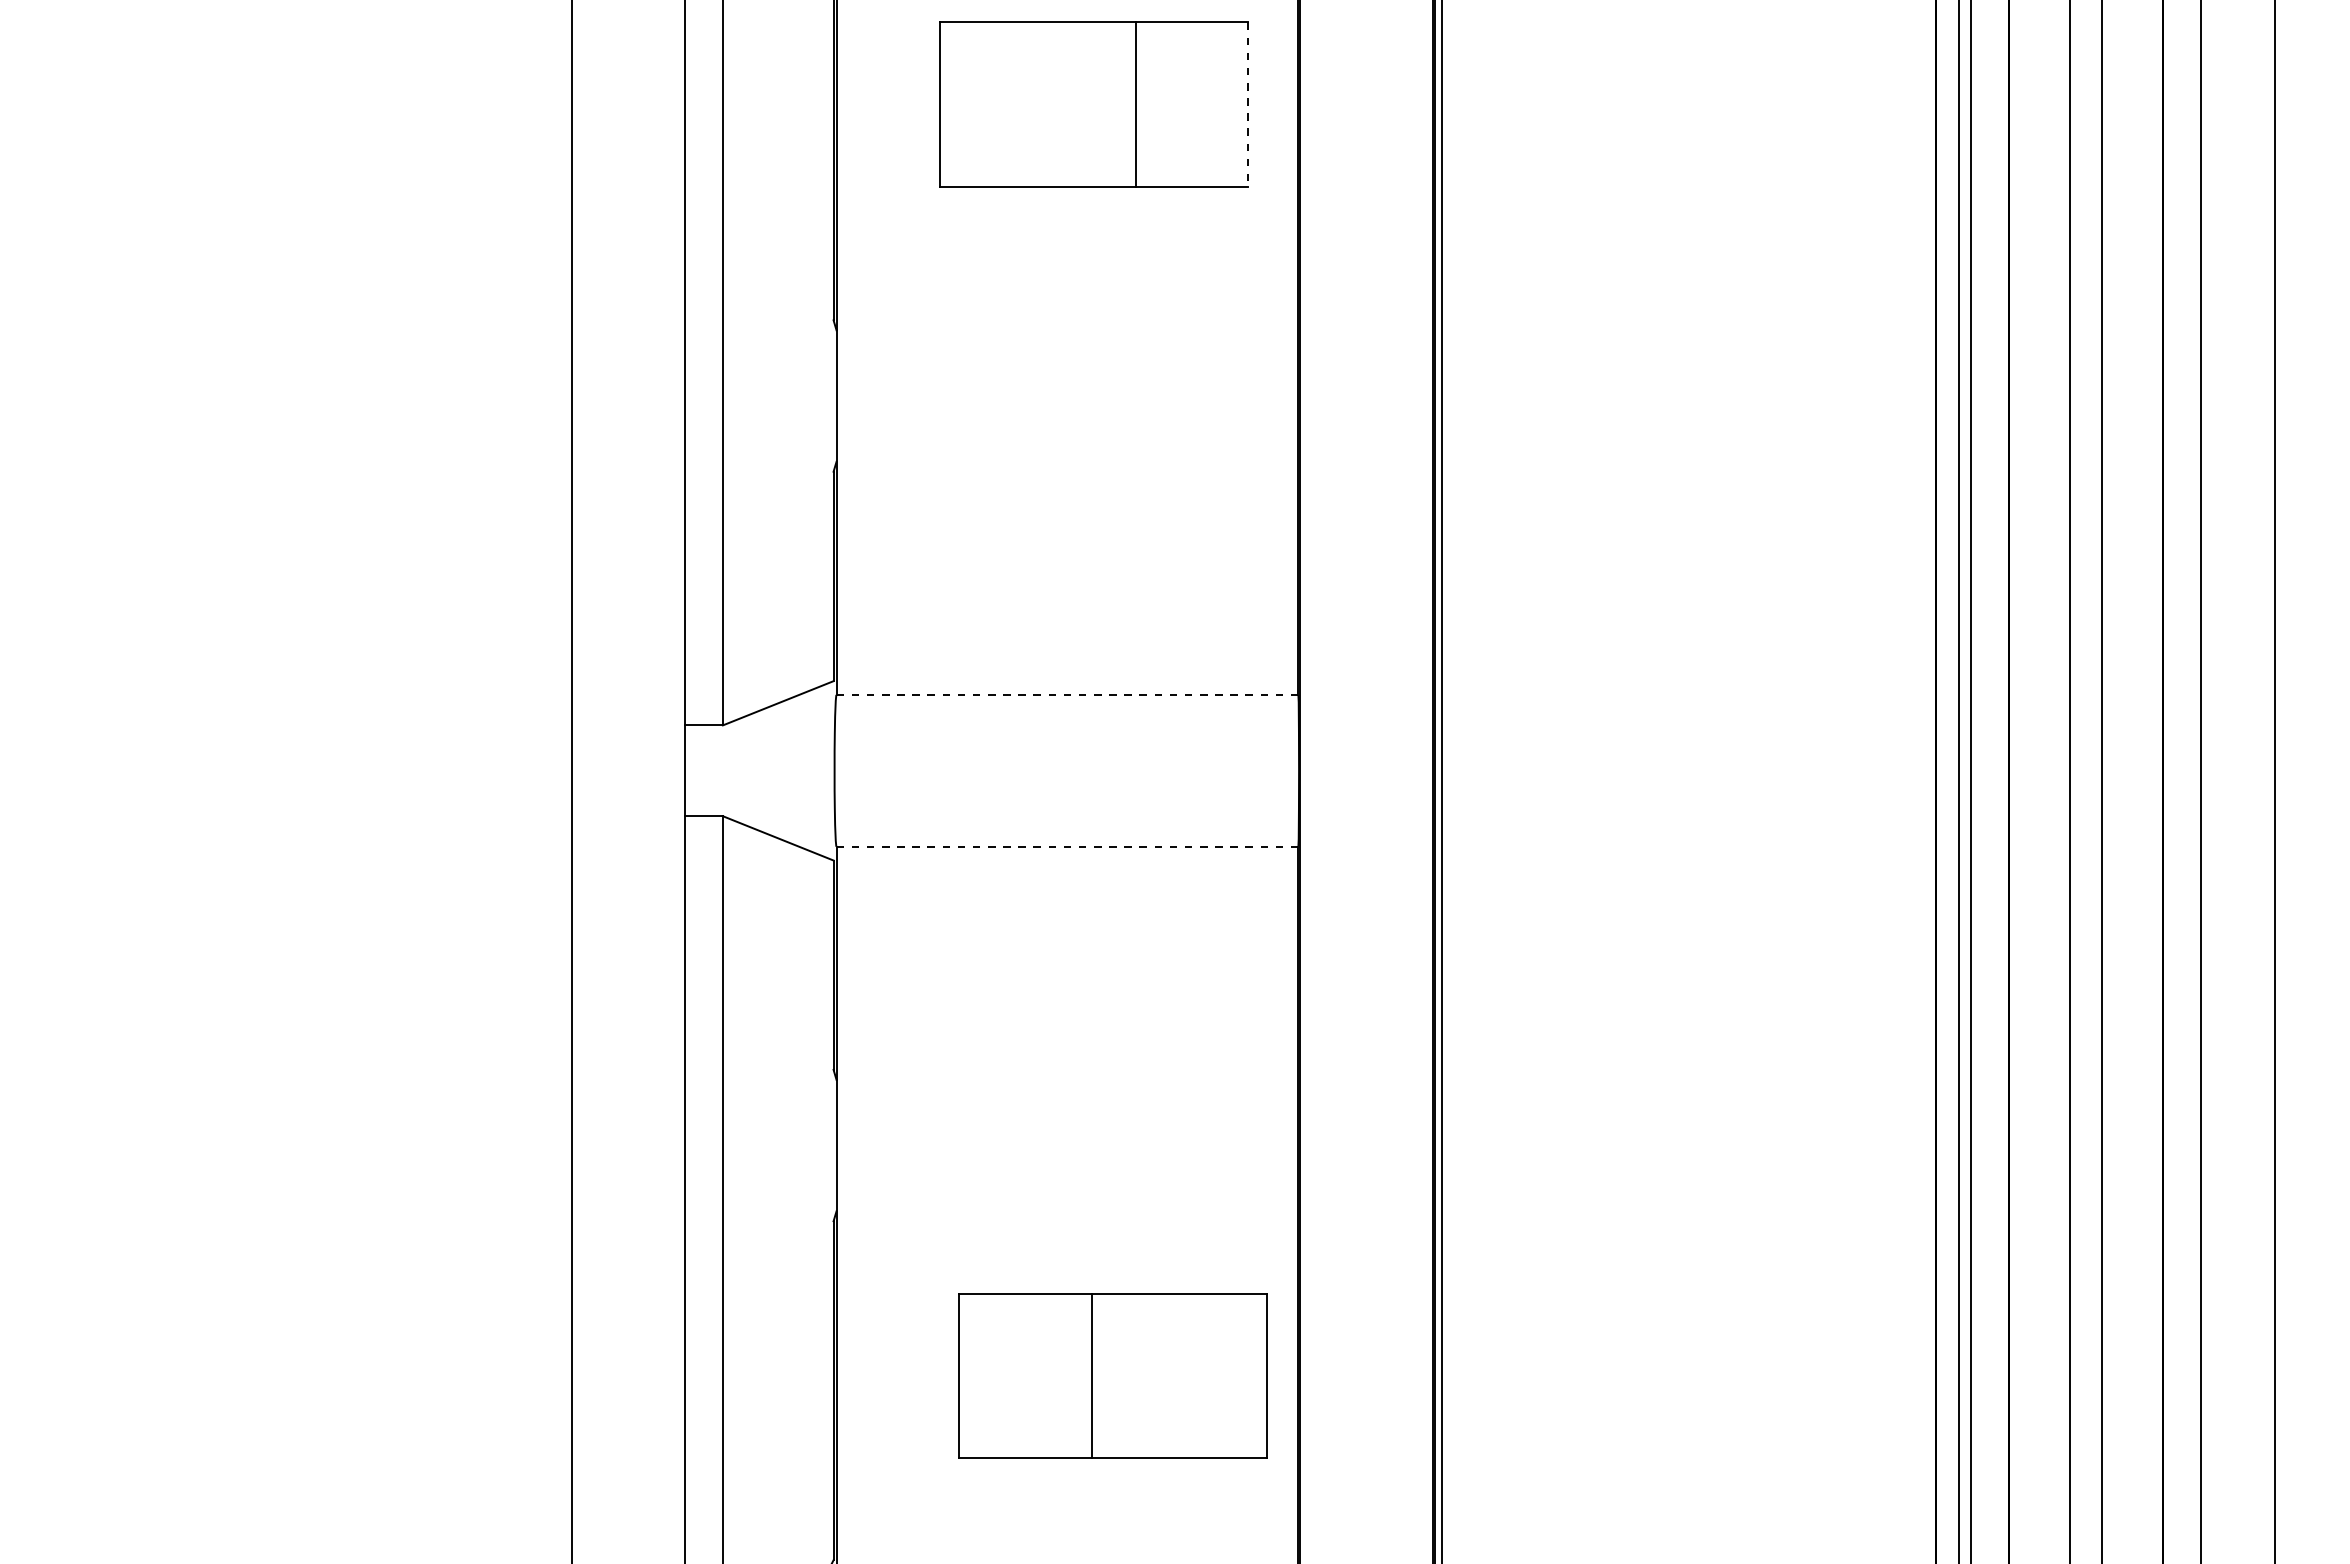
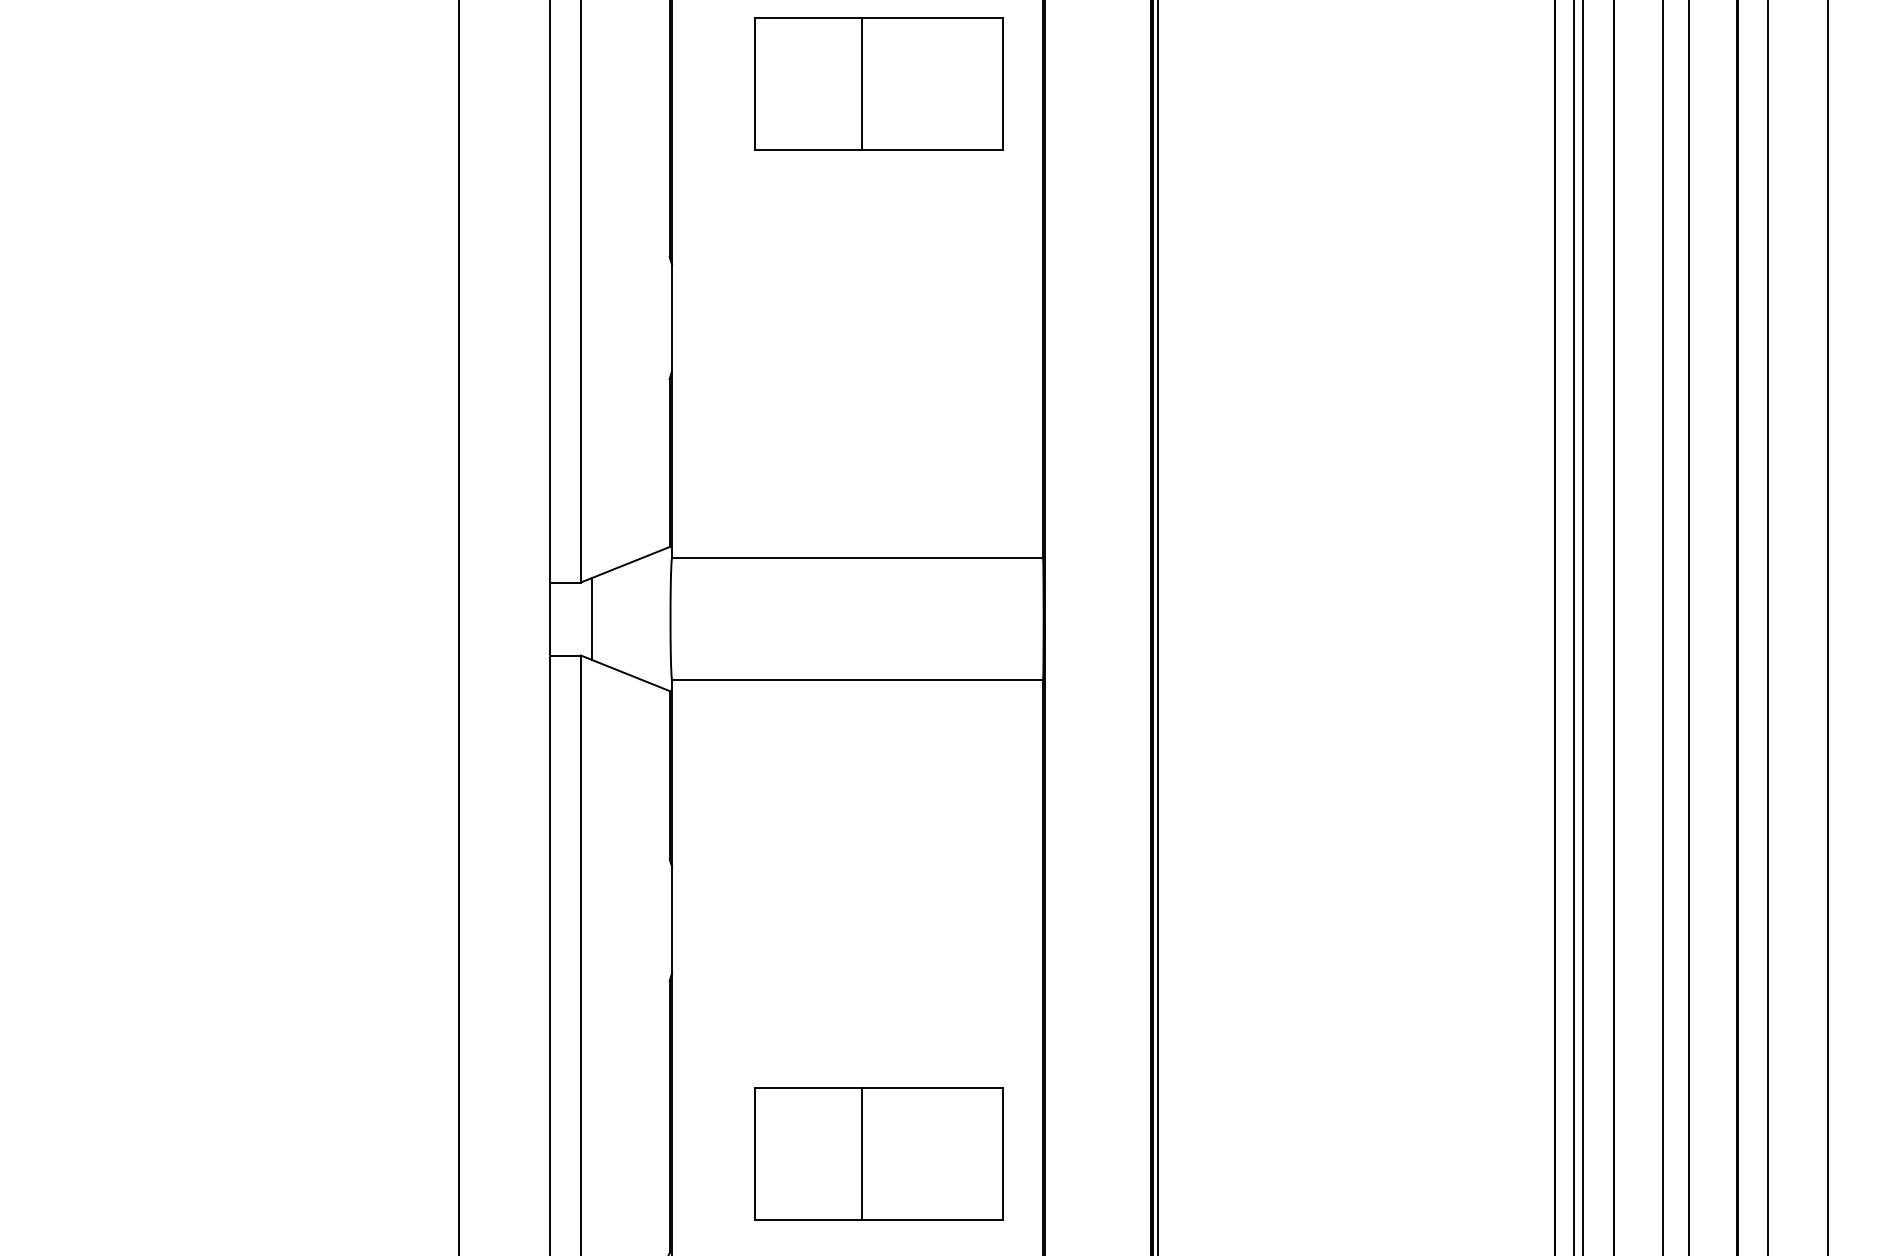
line: (1136, 104) -> (862, 83), moved
line: (1248, 105) -> (1003, 84), dashed -> solid
line: (1067, 695) -> (857, 558), dashed -> solid
line: (736, 770) -> (591, 618), added
line: (1067, 846) -> (857, 679), dashed -> solid
part: (1112, 1375) -> (878, 1153), moved

